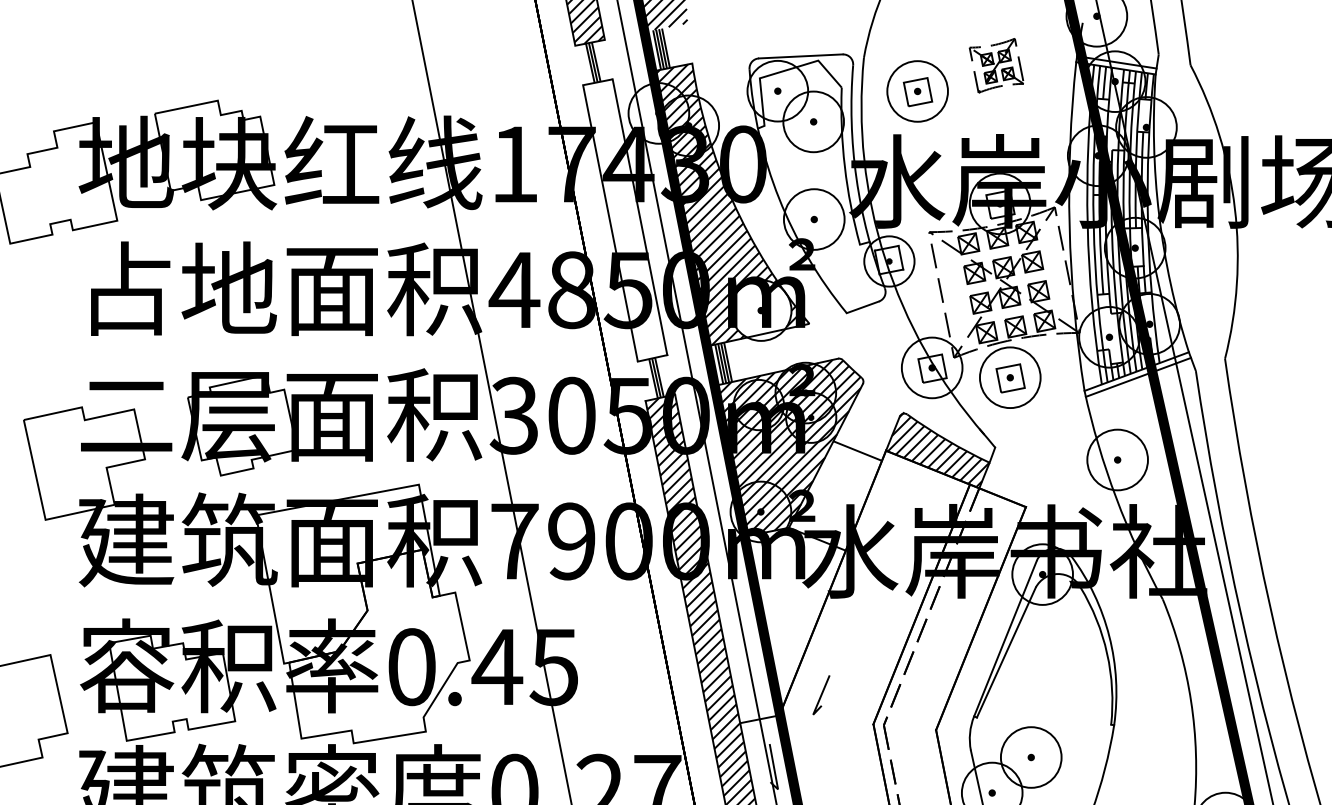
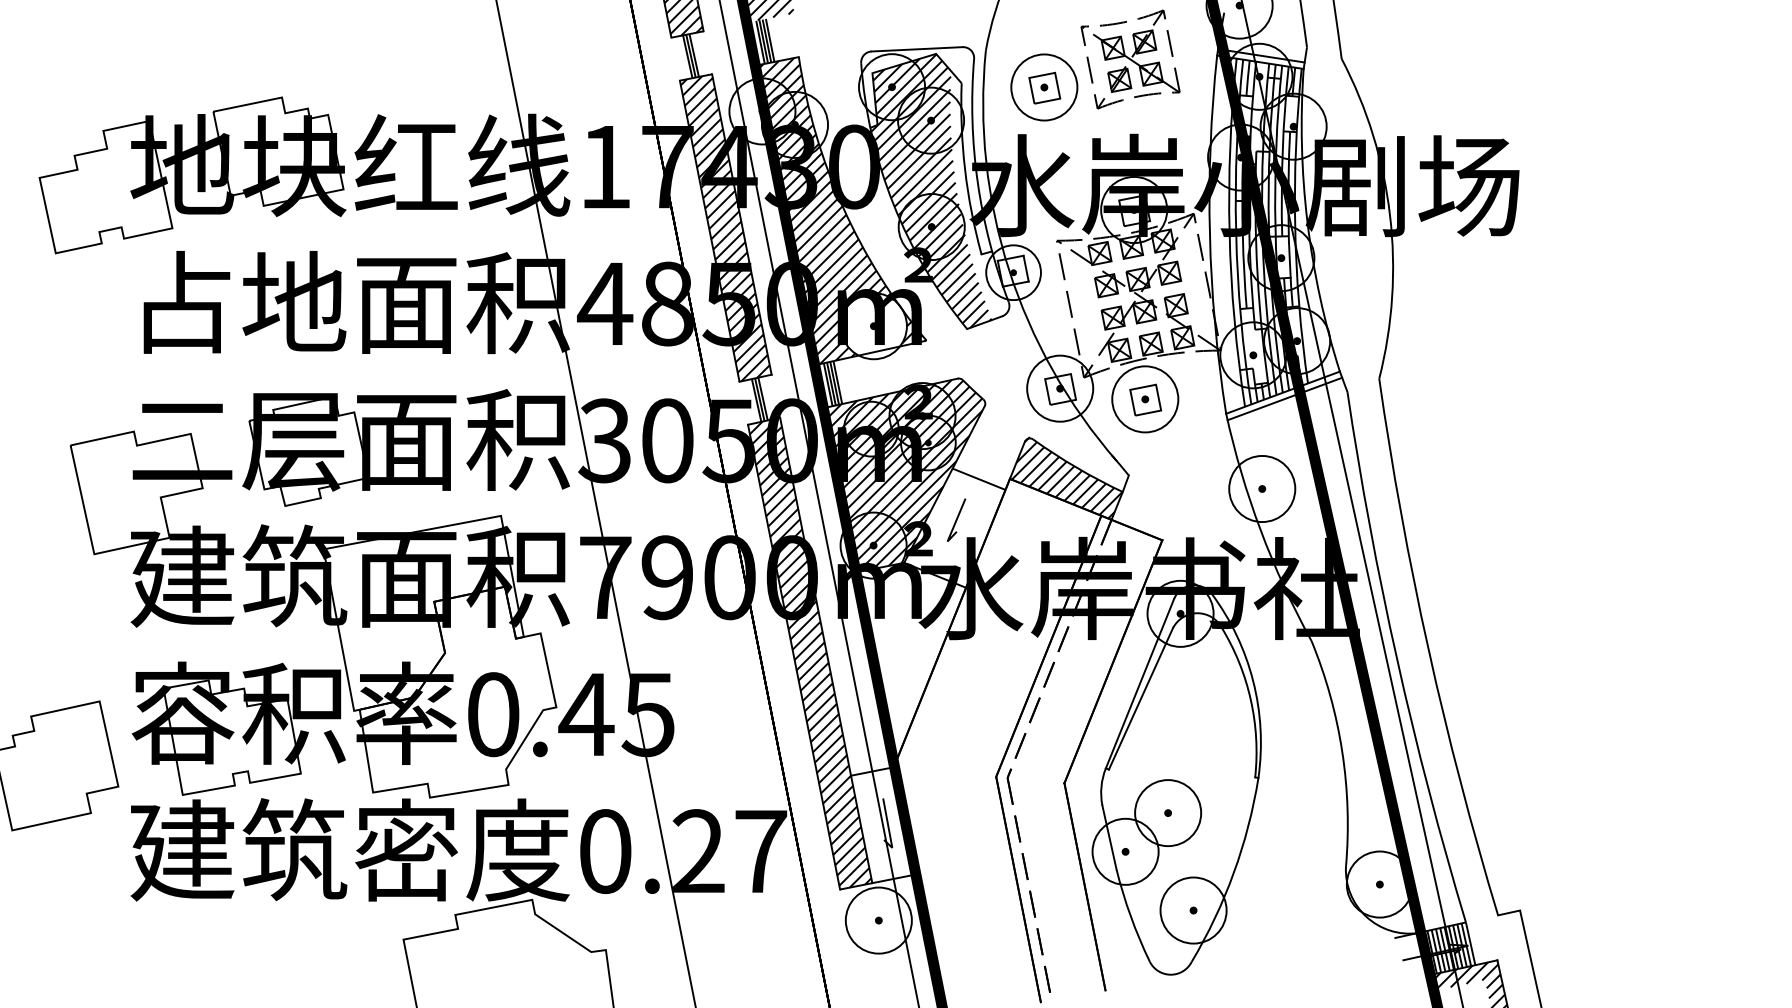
part: (996, 65) -> (1130, 59), size x1.67
hatch: (814, 186) -> (931, 190), added
hatch: (624, 220) -> (724, 228), added
line: (821, 694) -> (956, 519), moved

